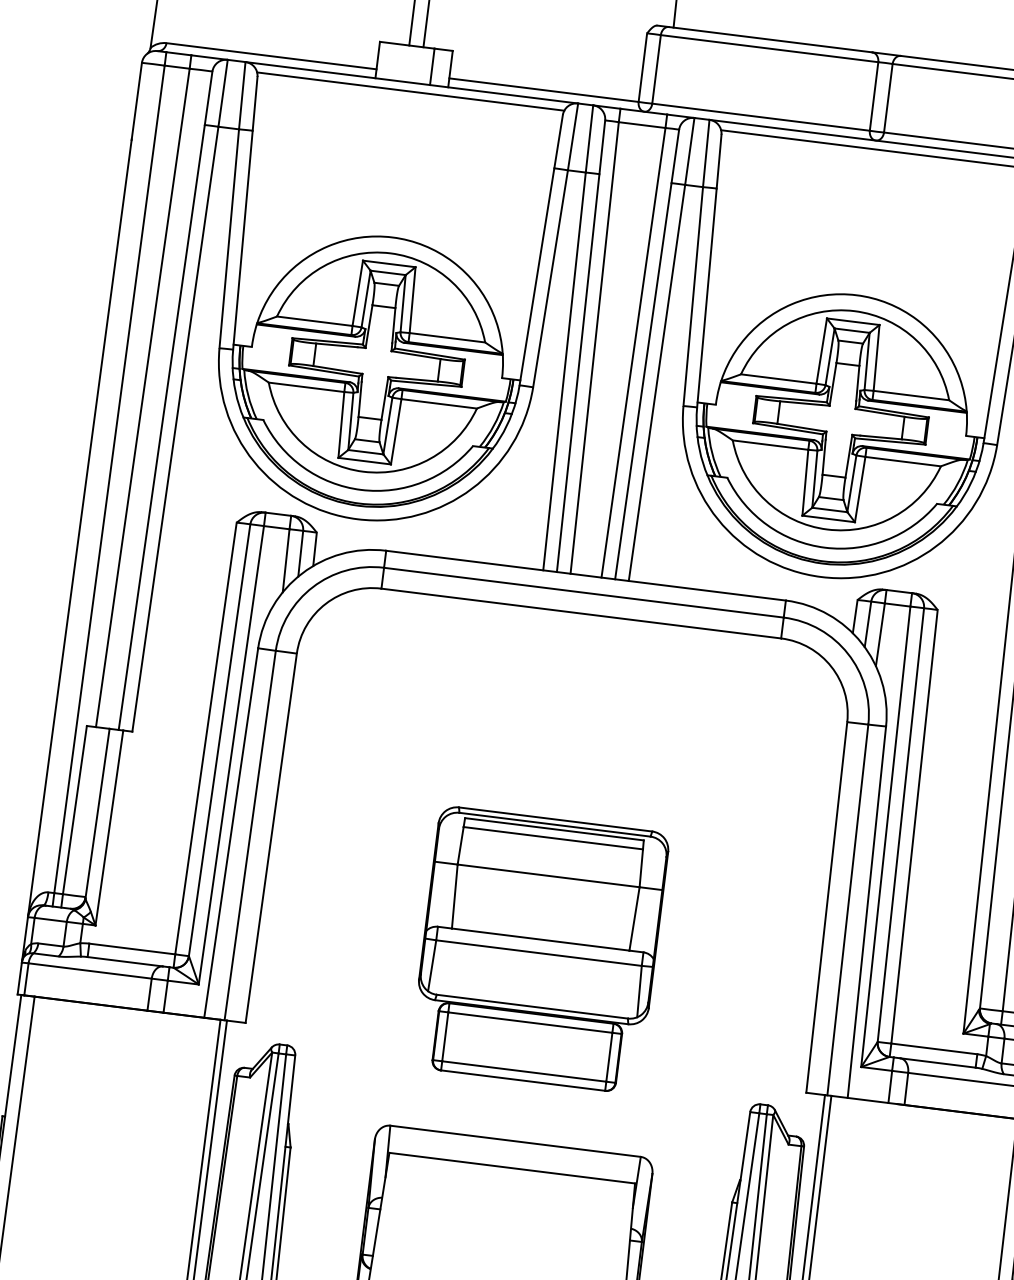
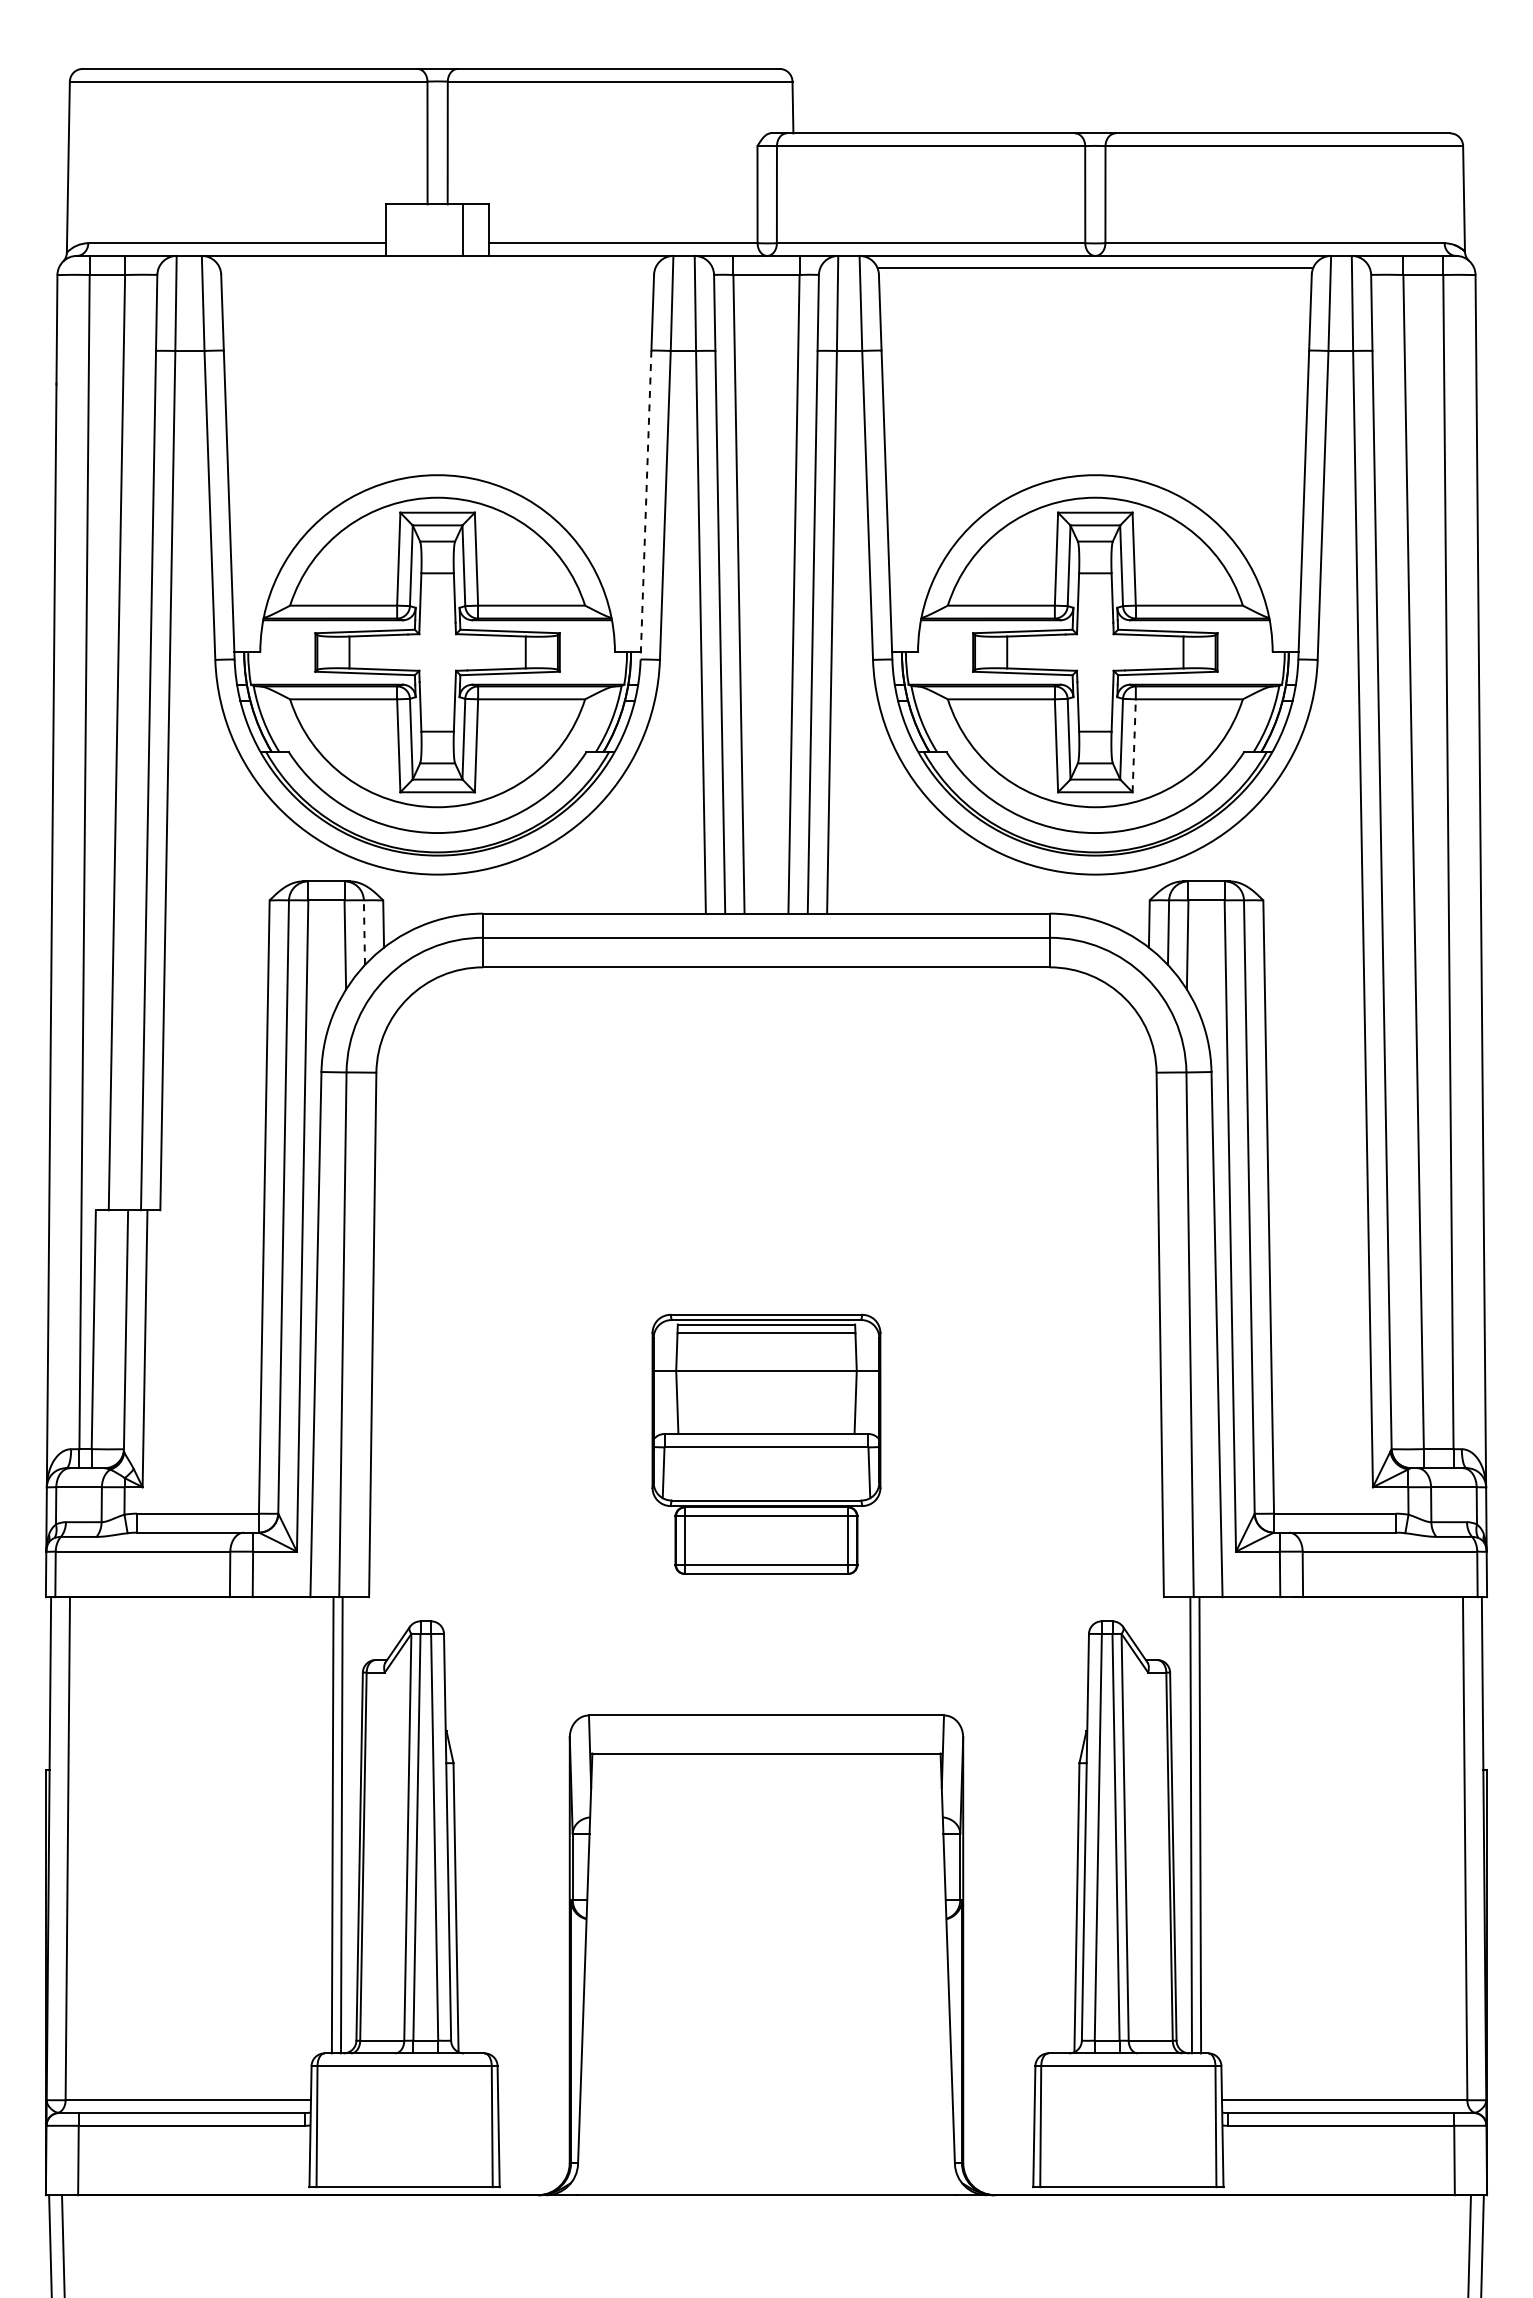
line: (410, 91) -> (437, 268), removed
line: (537, 277) -> (646, 505), solid -> dashed
line: (860, 489) -> (1134, 745), solid -> dashed
line: (300, 553) -> (364, 932), solid -> dashed
part: (539, 950) -> (766, 1444), size x0.7

